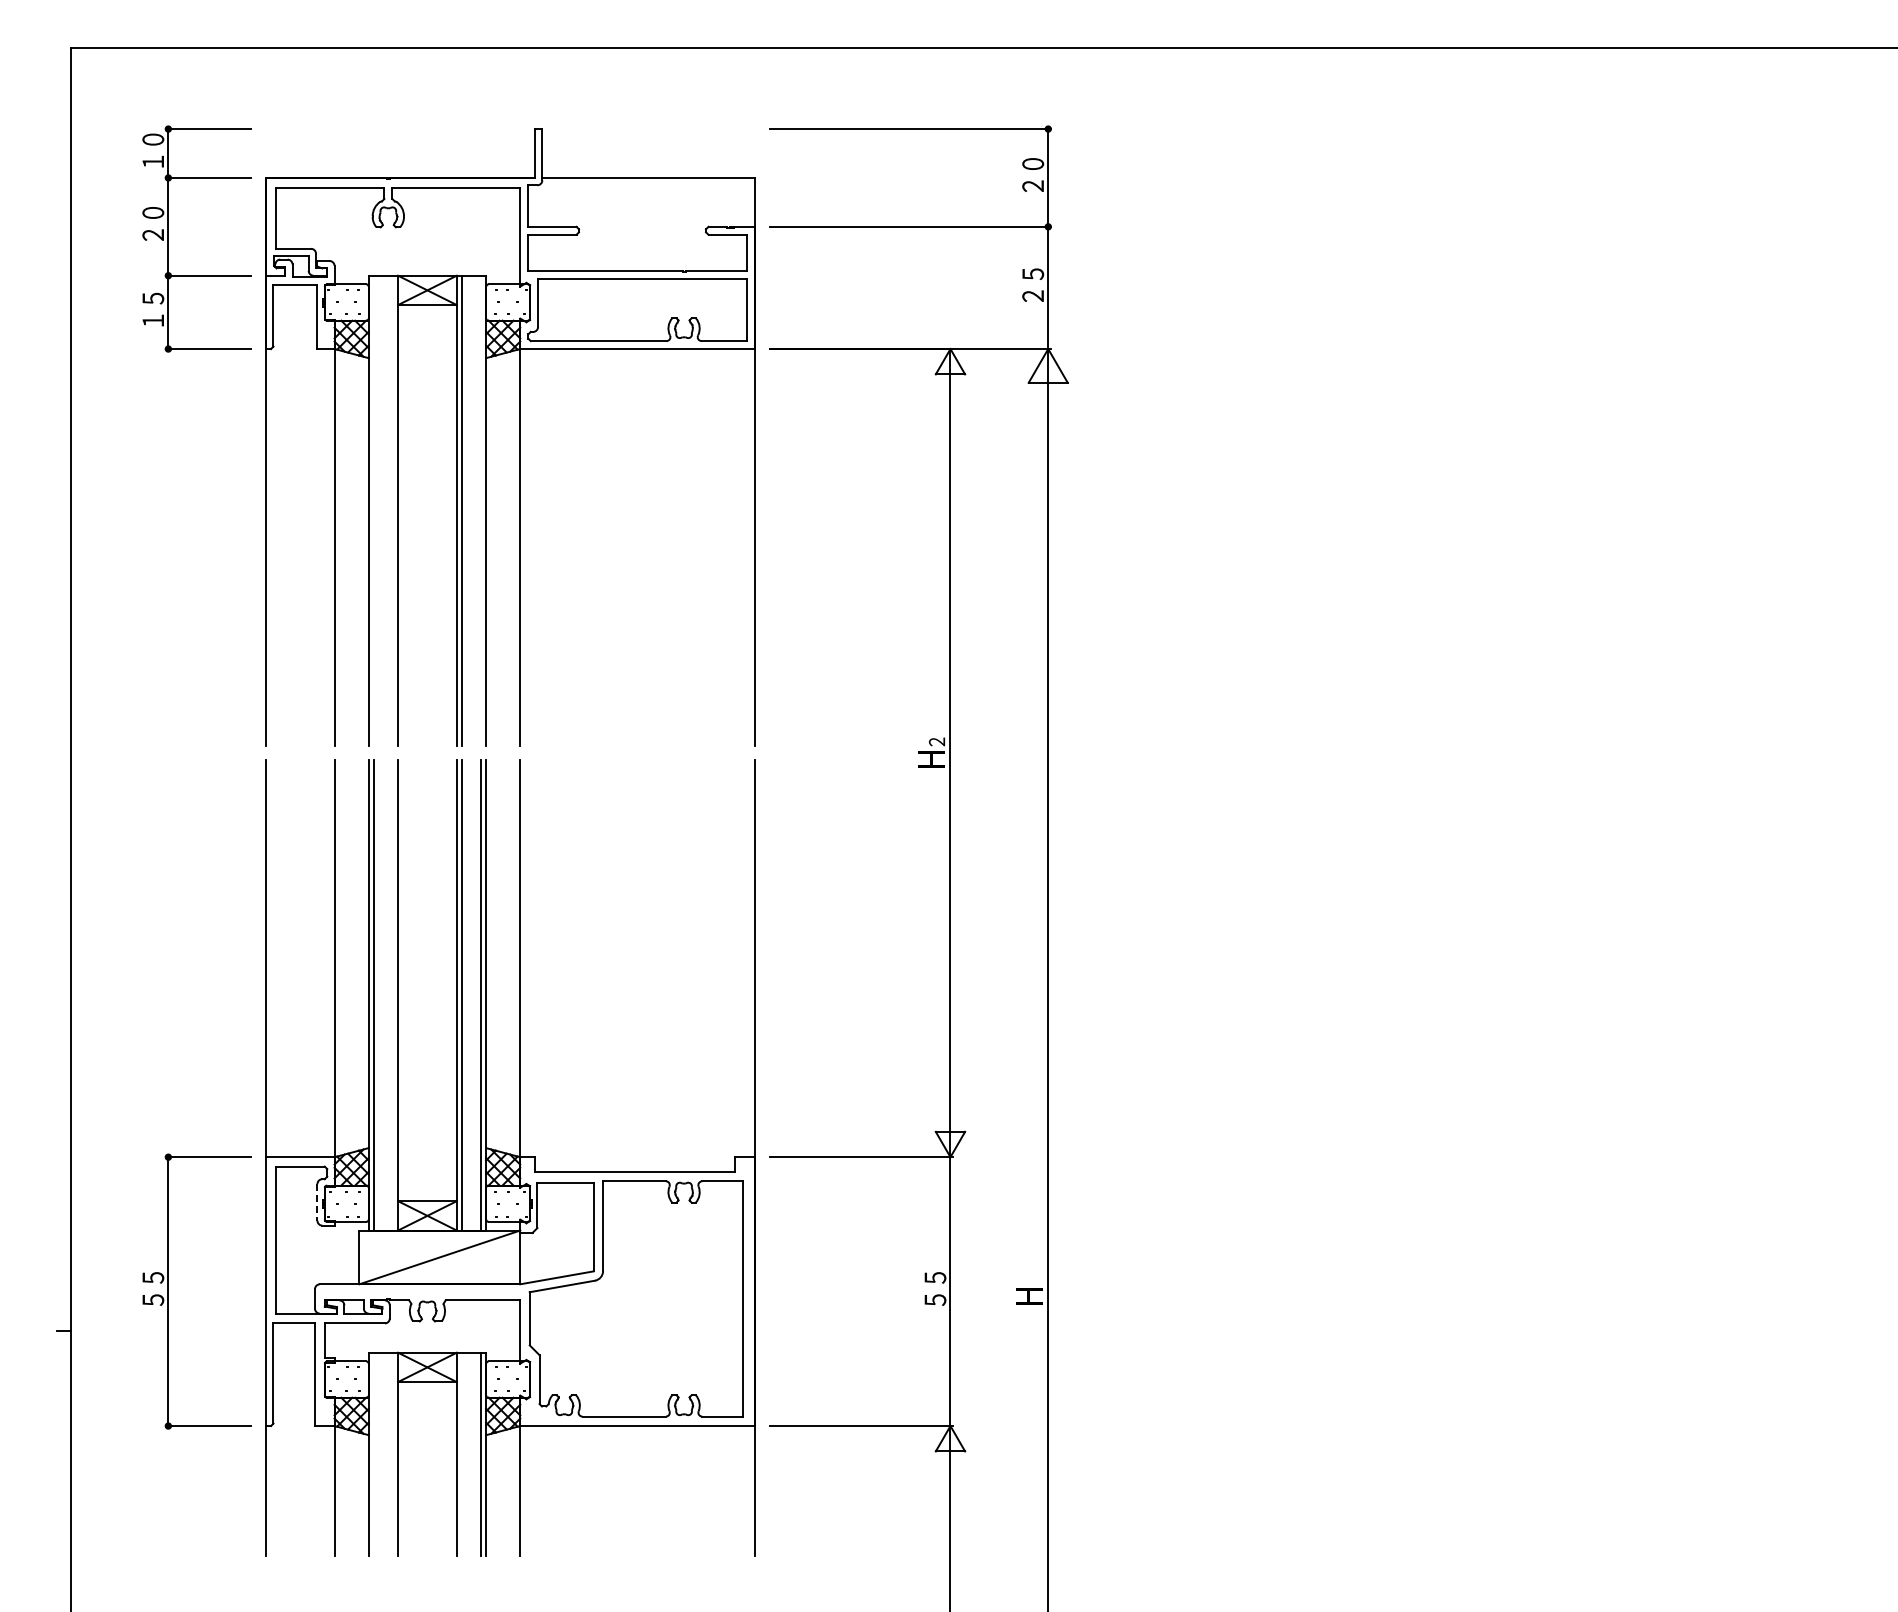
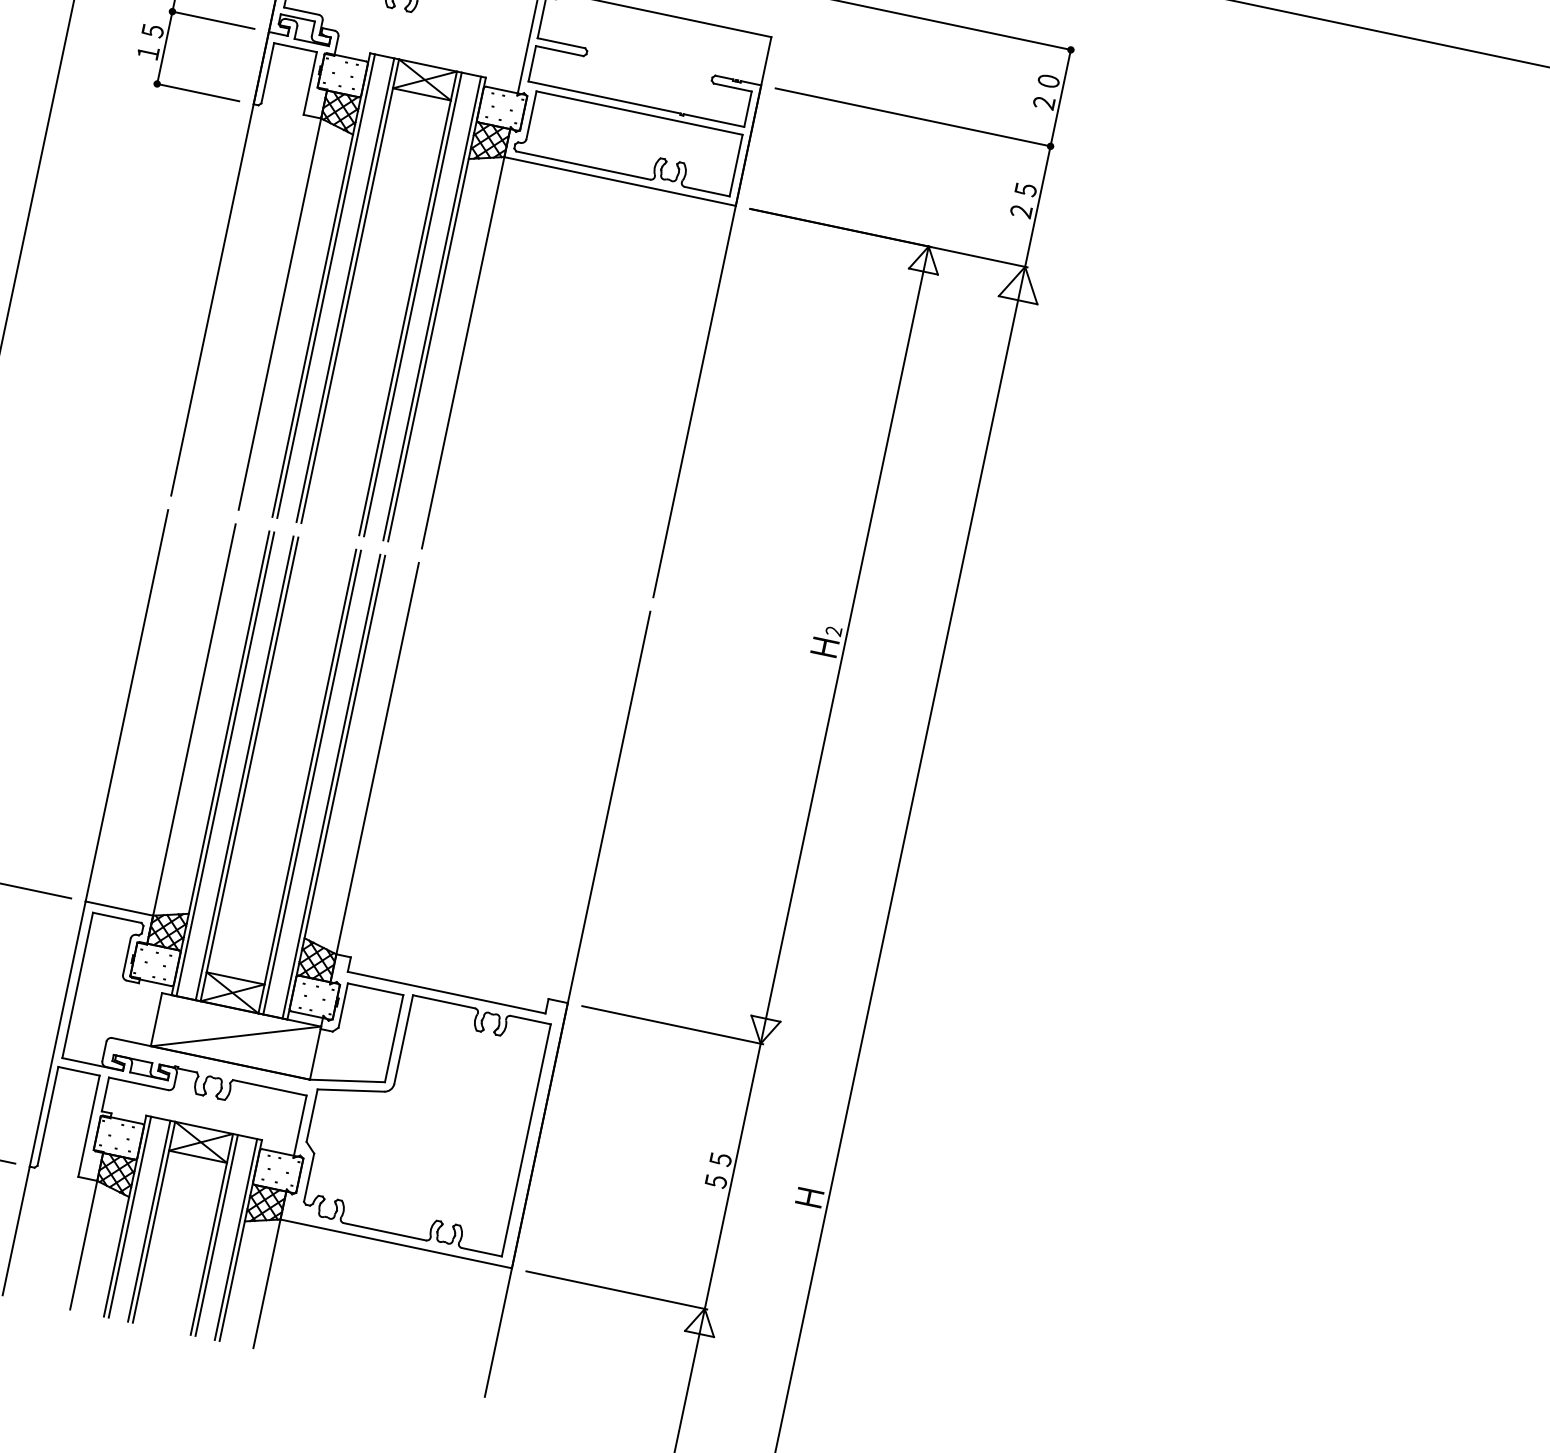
line: (373, 510) -> (325, 285), added
line: (393, 510) -> (345, 290), added
line: (481, 510) -> (432, 308), added
line: (393, 995) -> (244, 768), added
line: (317, 1202) -> (126, 956), dashed -> solid
line: (373, 1454) -> (129, 1217), added
line: (393, 1454) -> (149, 1221), added
line: (461, 1454) -> (216, 1235), added

